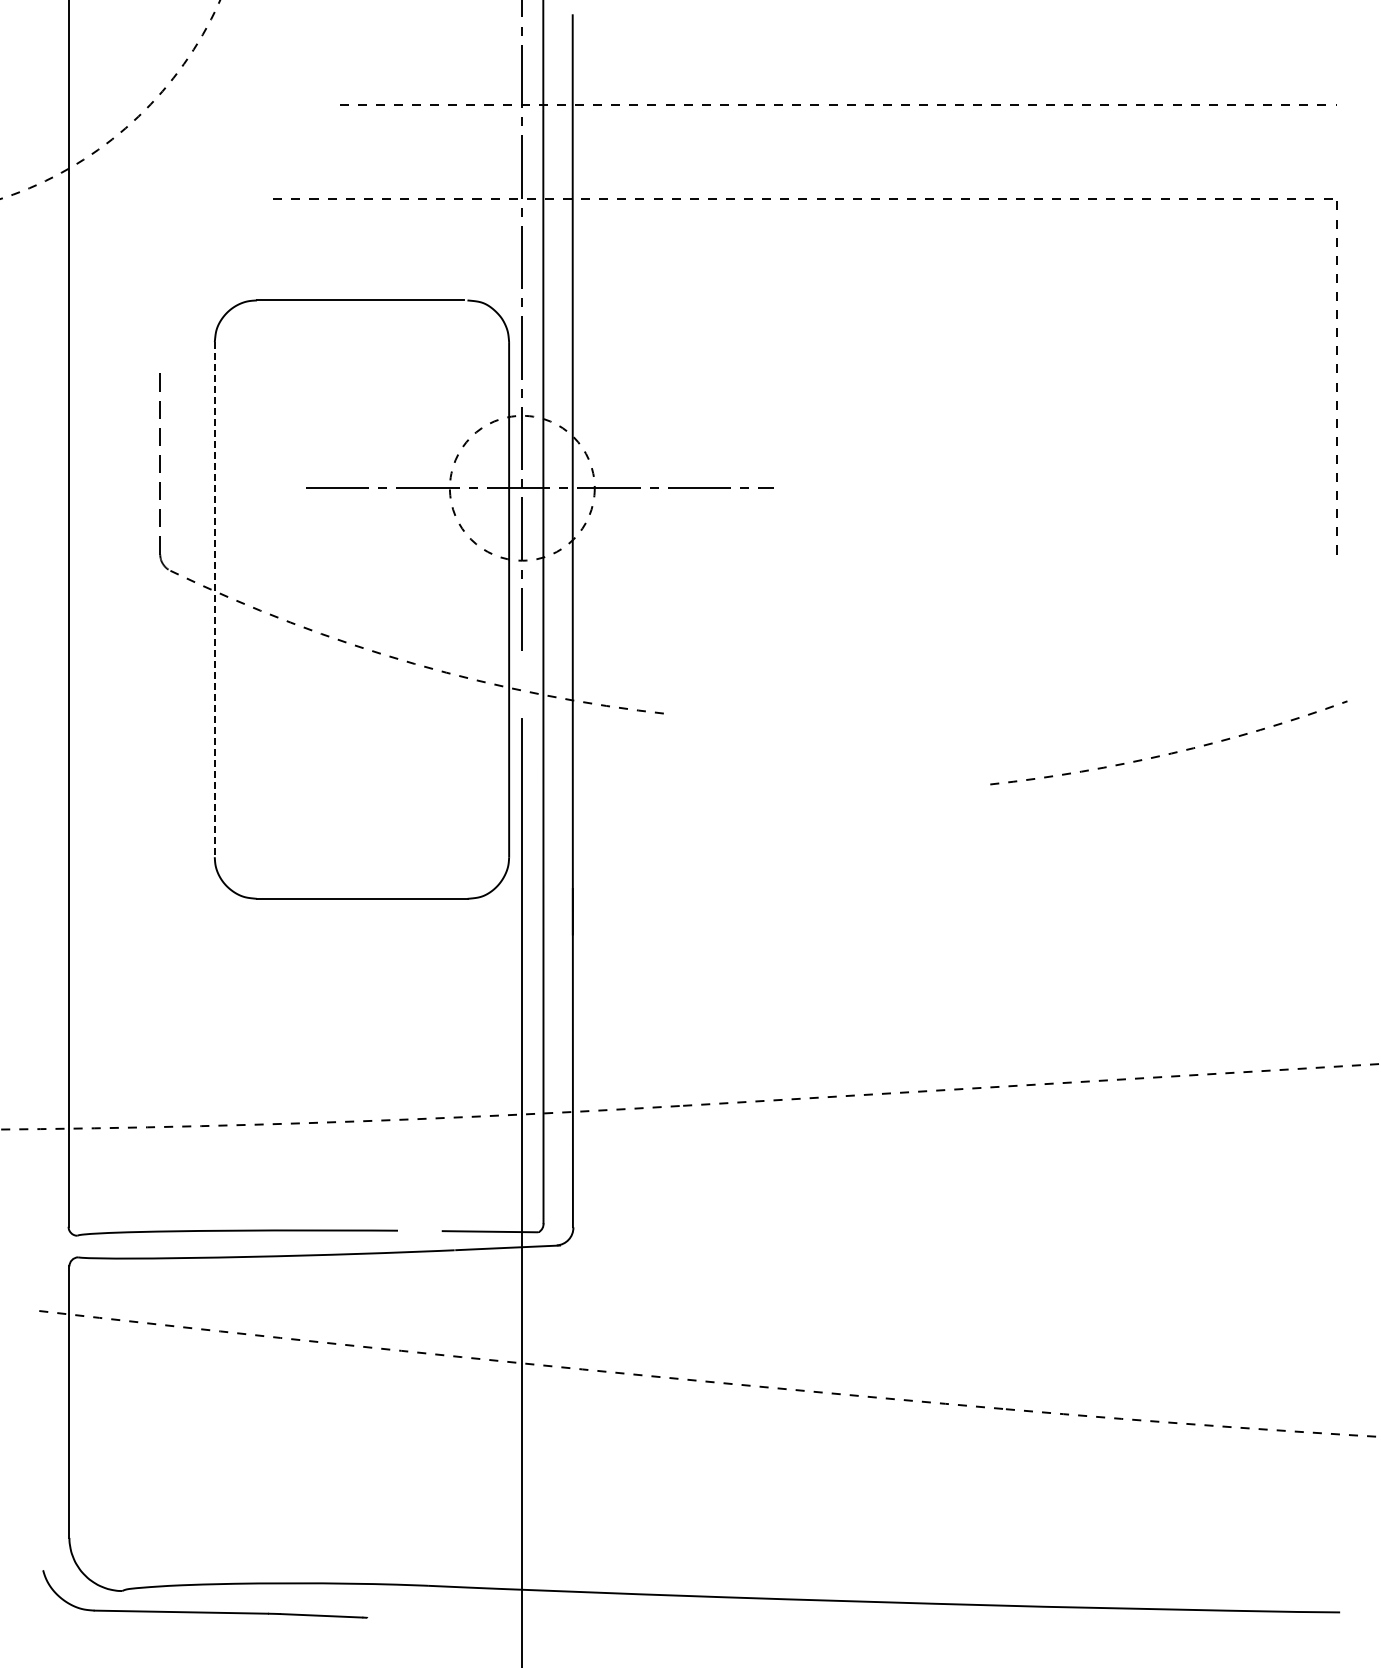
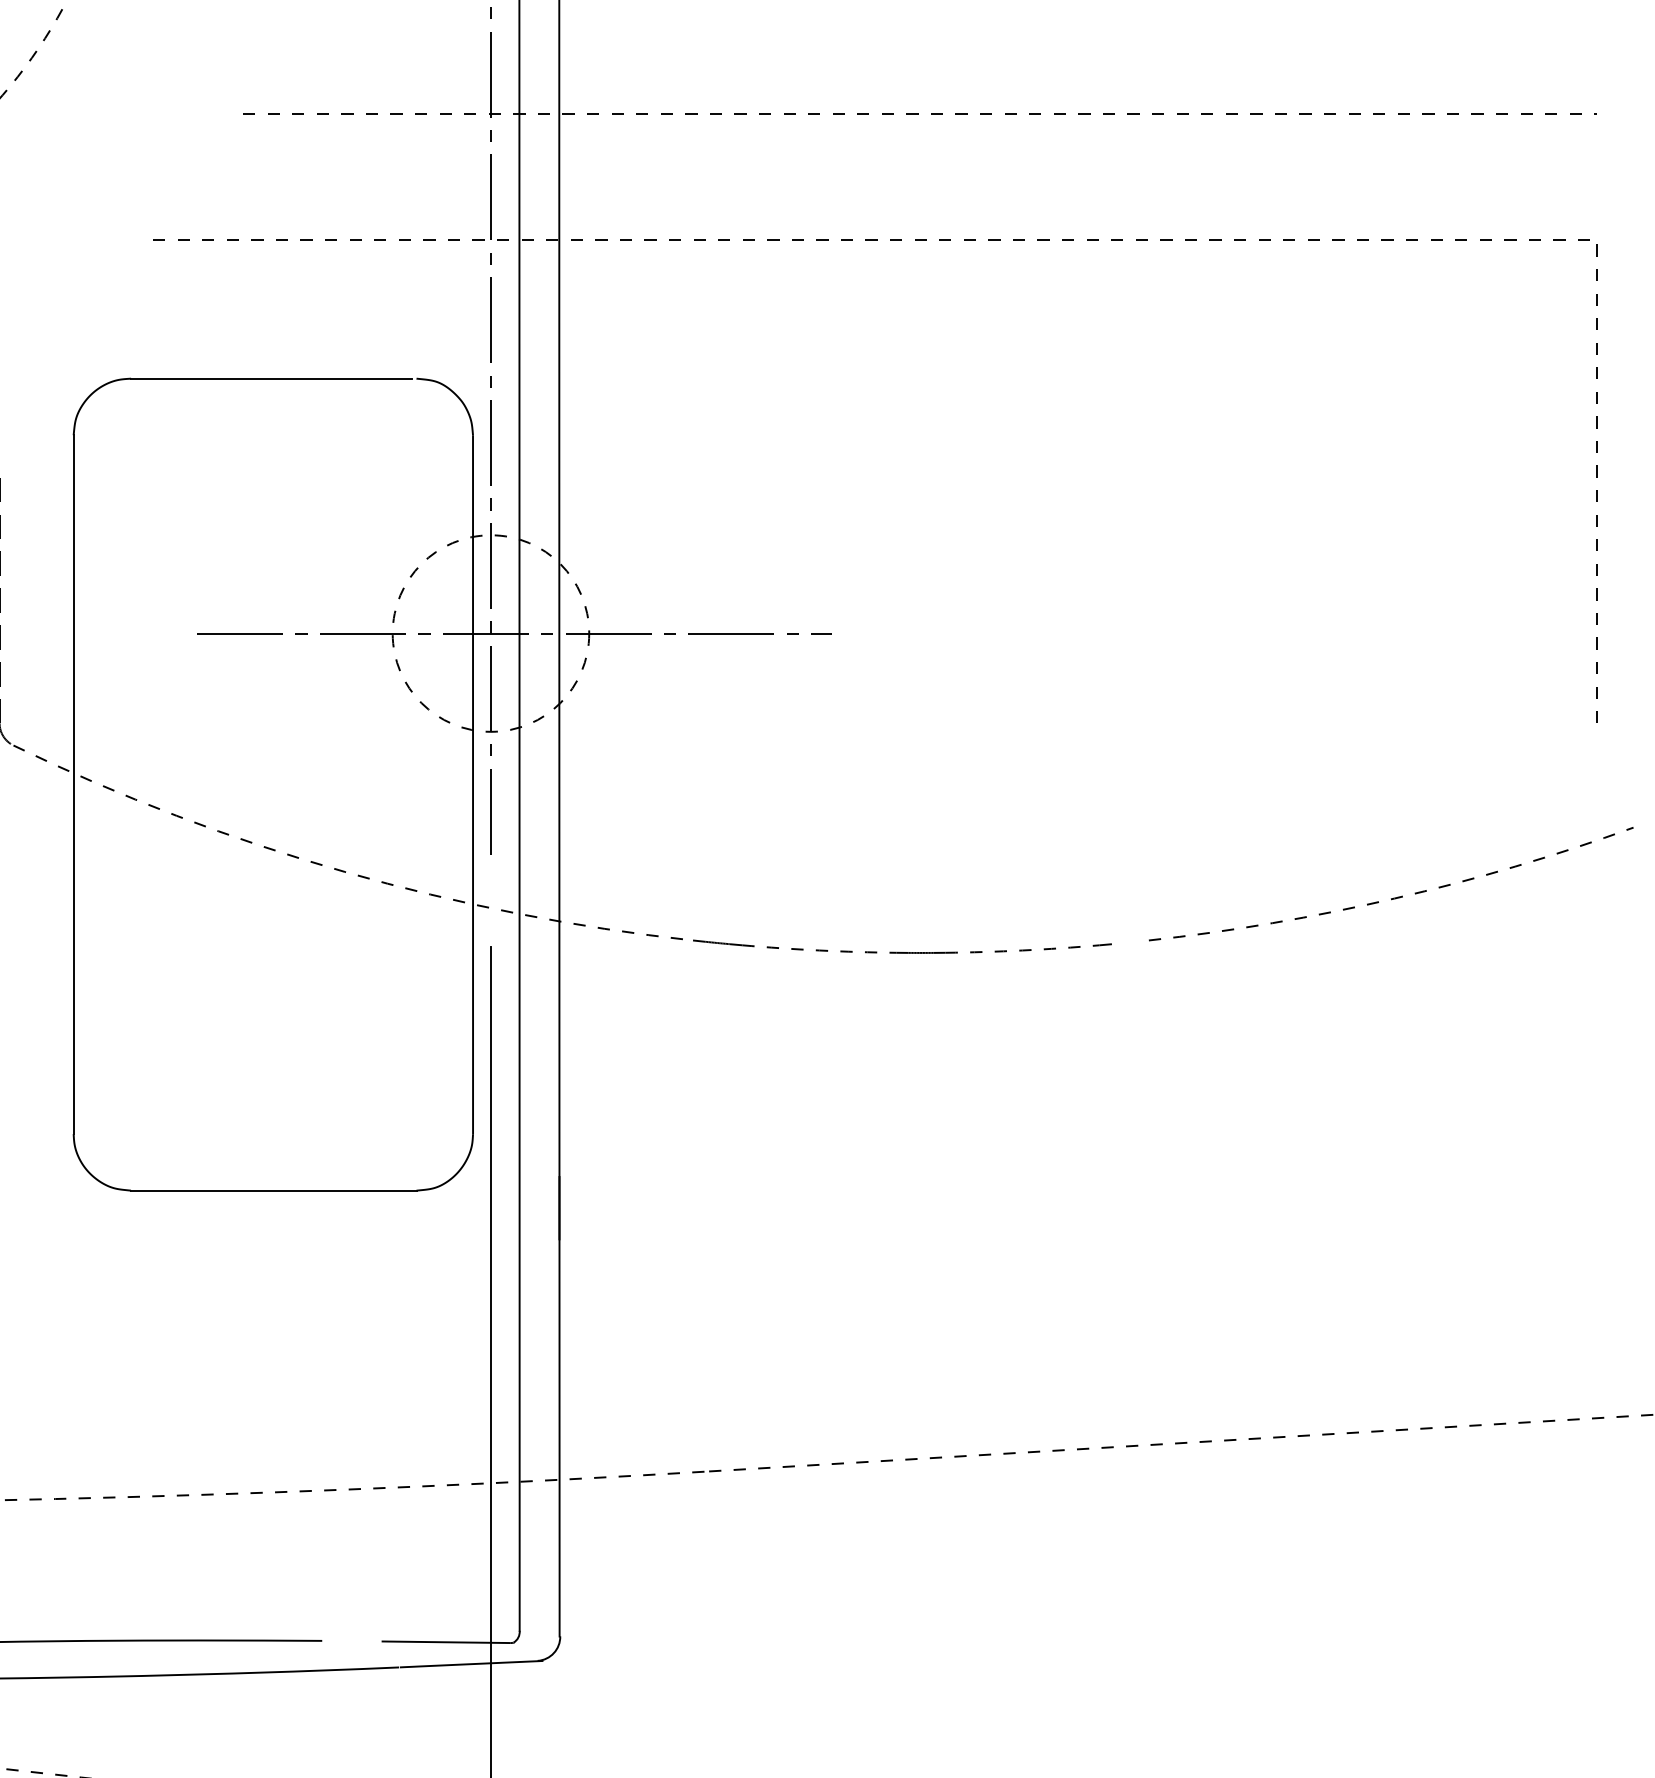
line: (214, 599) -> (73, 784), dashed -> solid
part: (825, 718) -> (902, 945), added
arc: (1170, 752) -> (1393, 897), moved

